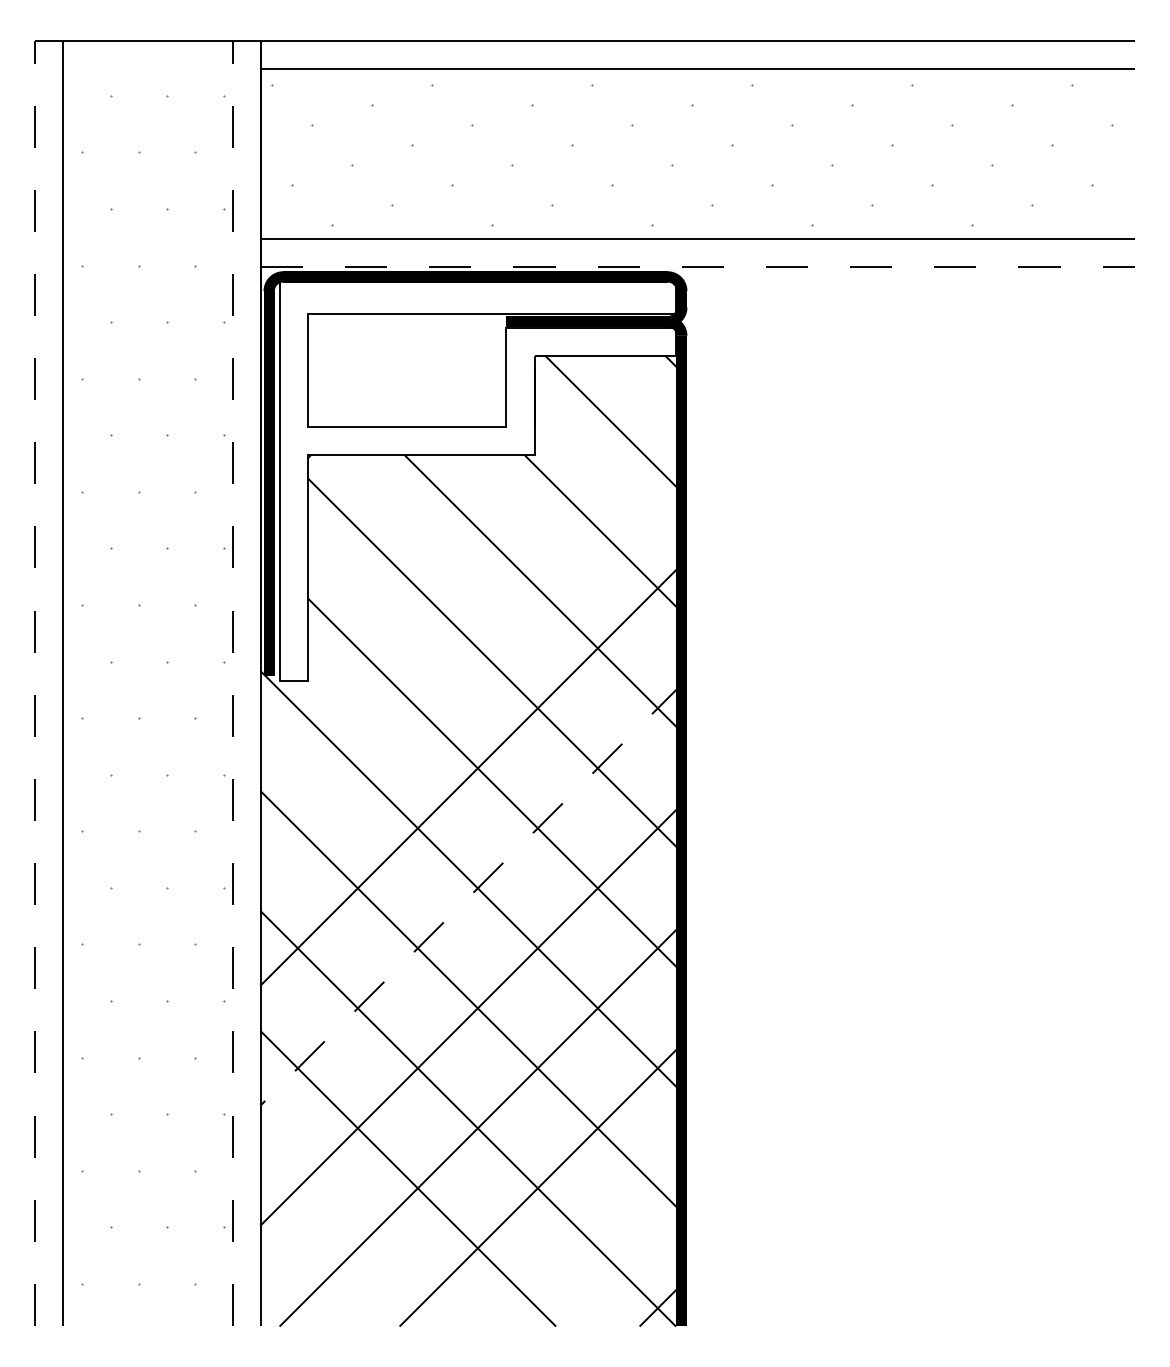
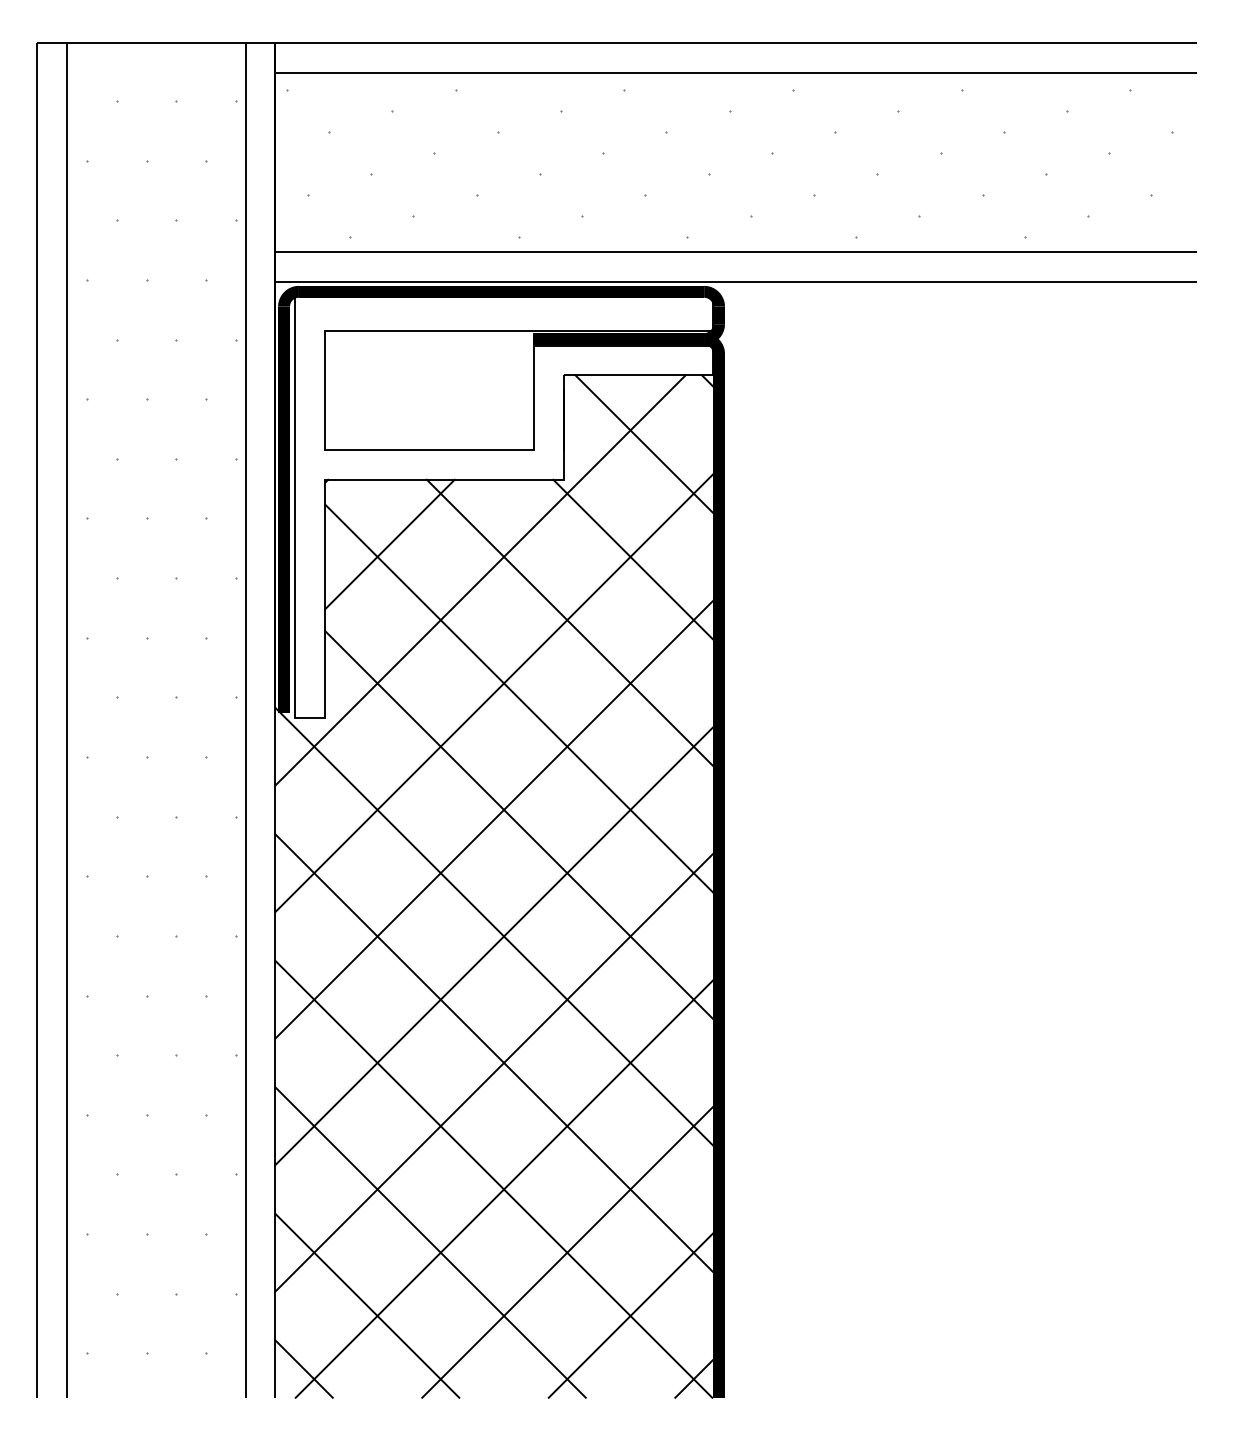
line: (698, 267) -> (736, 281), dashed -> solid
line: (369, 516) -> (389, 544), added
line: (455, 550) -> (480, 580), added
line: (471, 655) -> (497, 690), added
line: (34, 683) -> (36, 720), dashed -> solid
line: (232, 683) -> (245, 720), dashed -> solid
line: (471, 895) -> (497, 943), dashed -> solid
line: (348, 1238) -> (367, 1305), added
line: (600, 1245) -> (633, 1312), added
line: (287, 1298) -> (303, 1368), added

